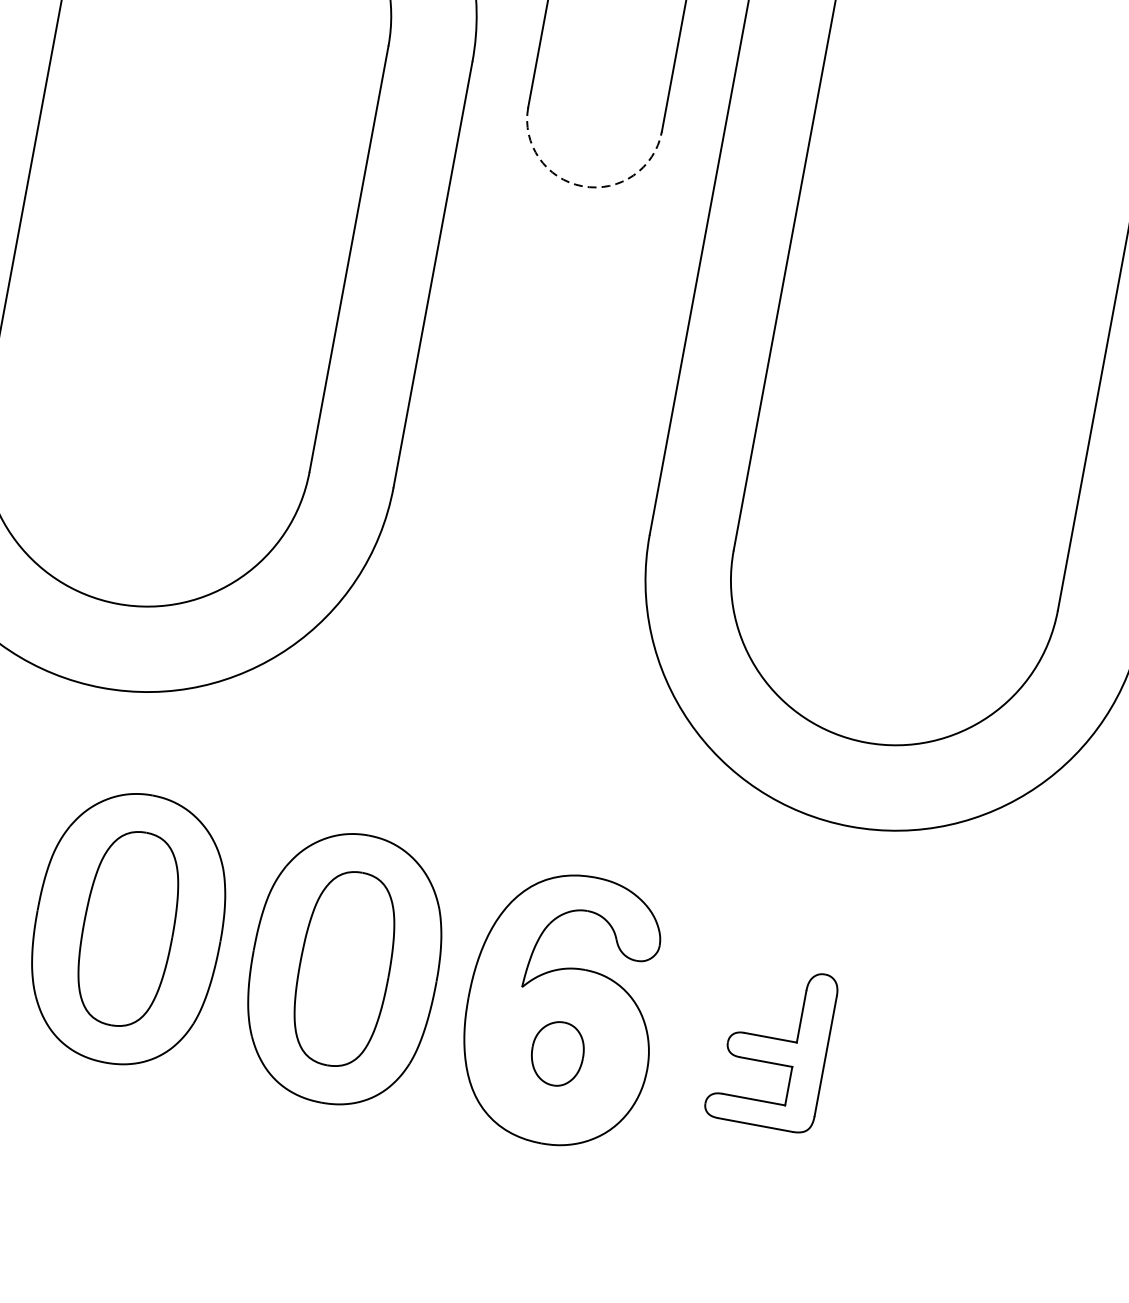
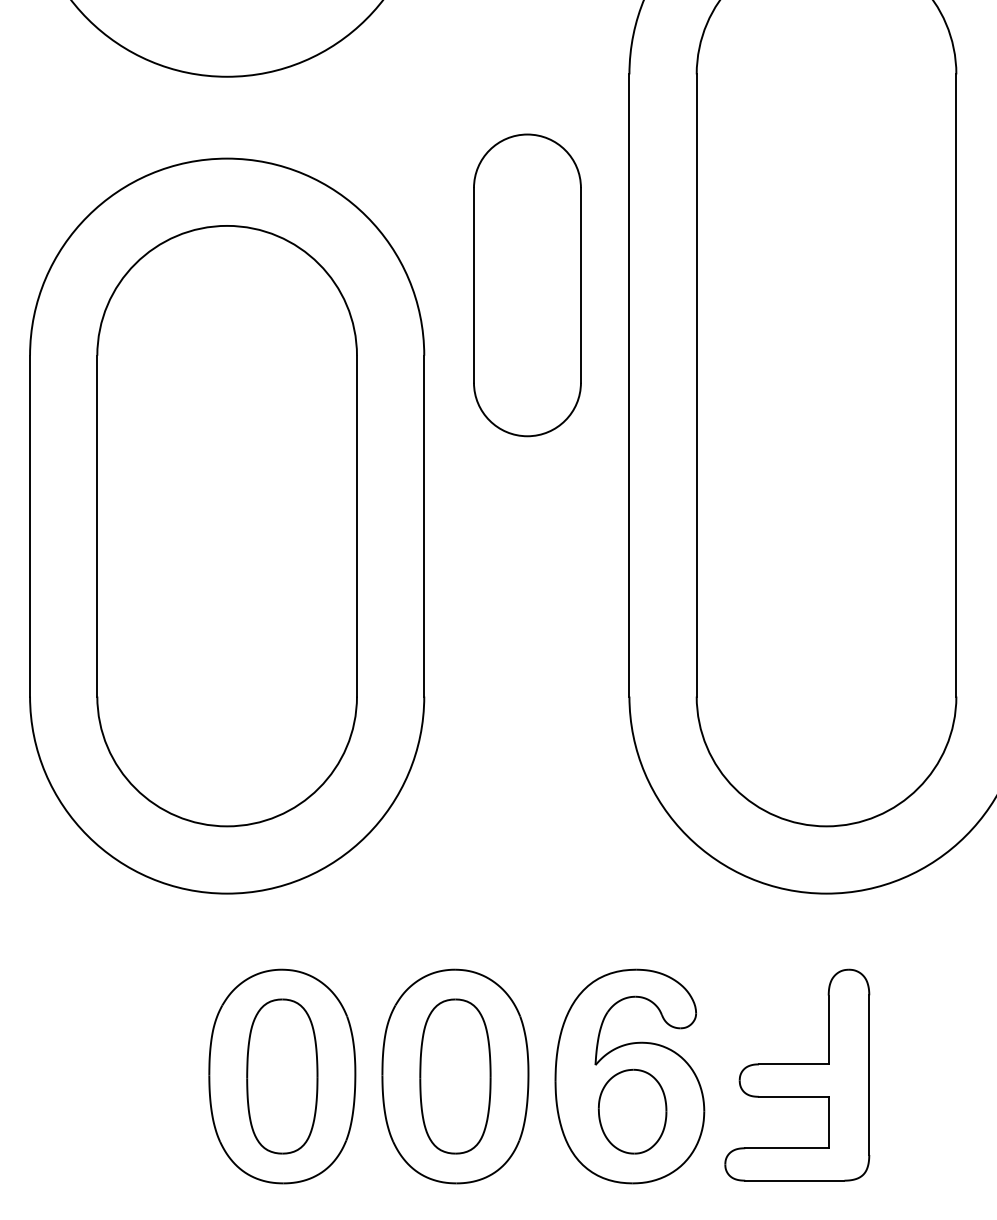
arc: (582, 186) -> (527, 436), dashed -> solid
part: (772, 1045) -> (797, 1074), size x1.67
part: (557, 1053) -> (632, 1111), size x1.67

